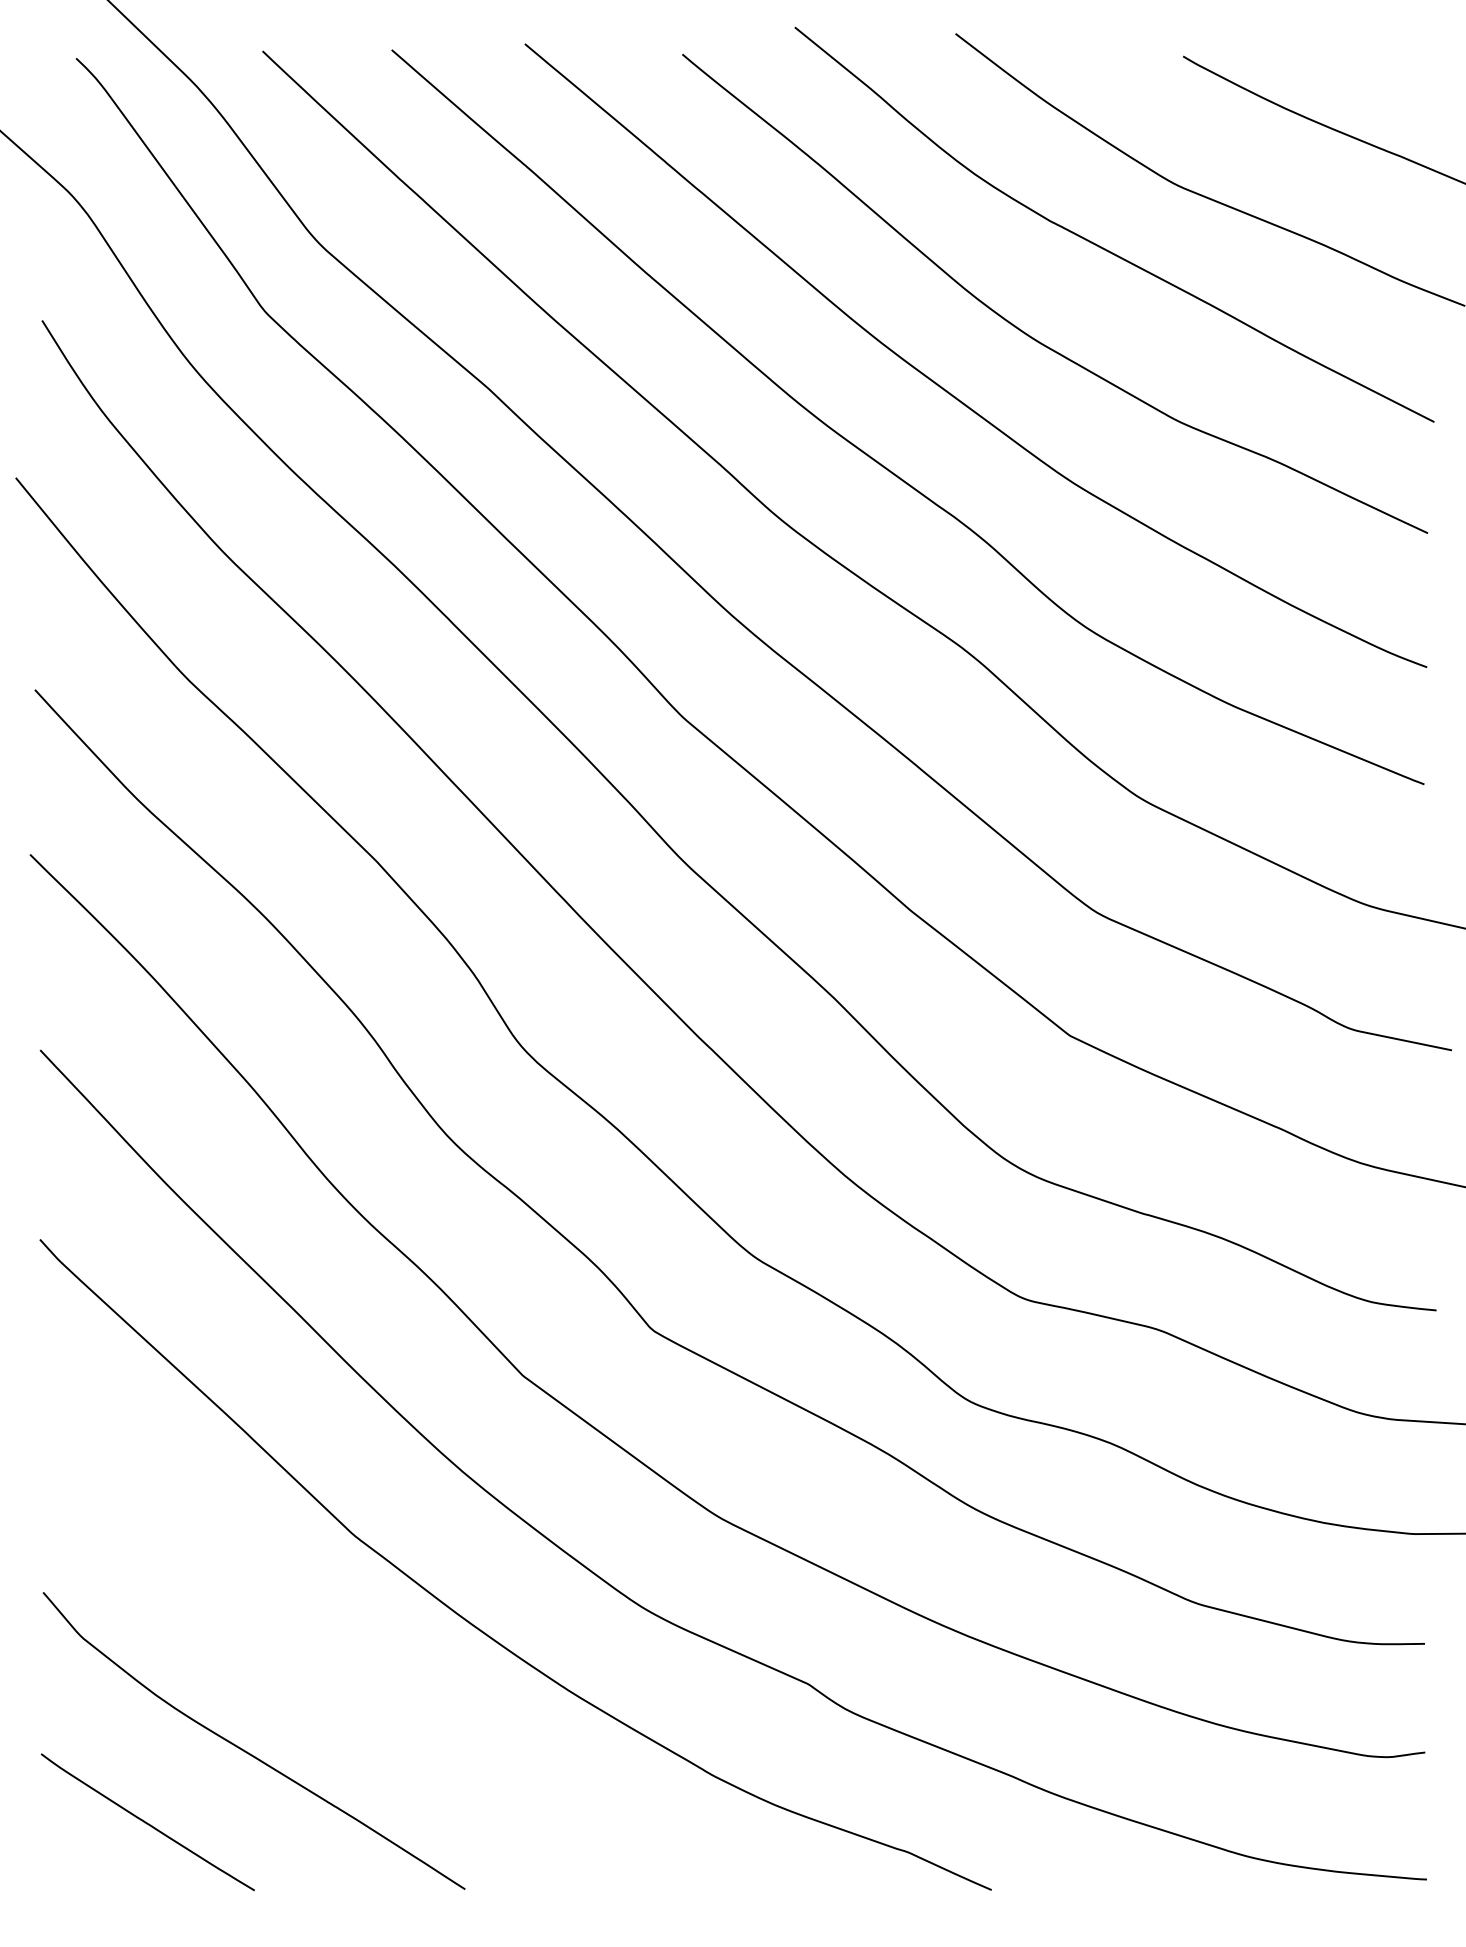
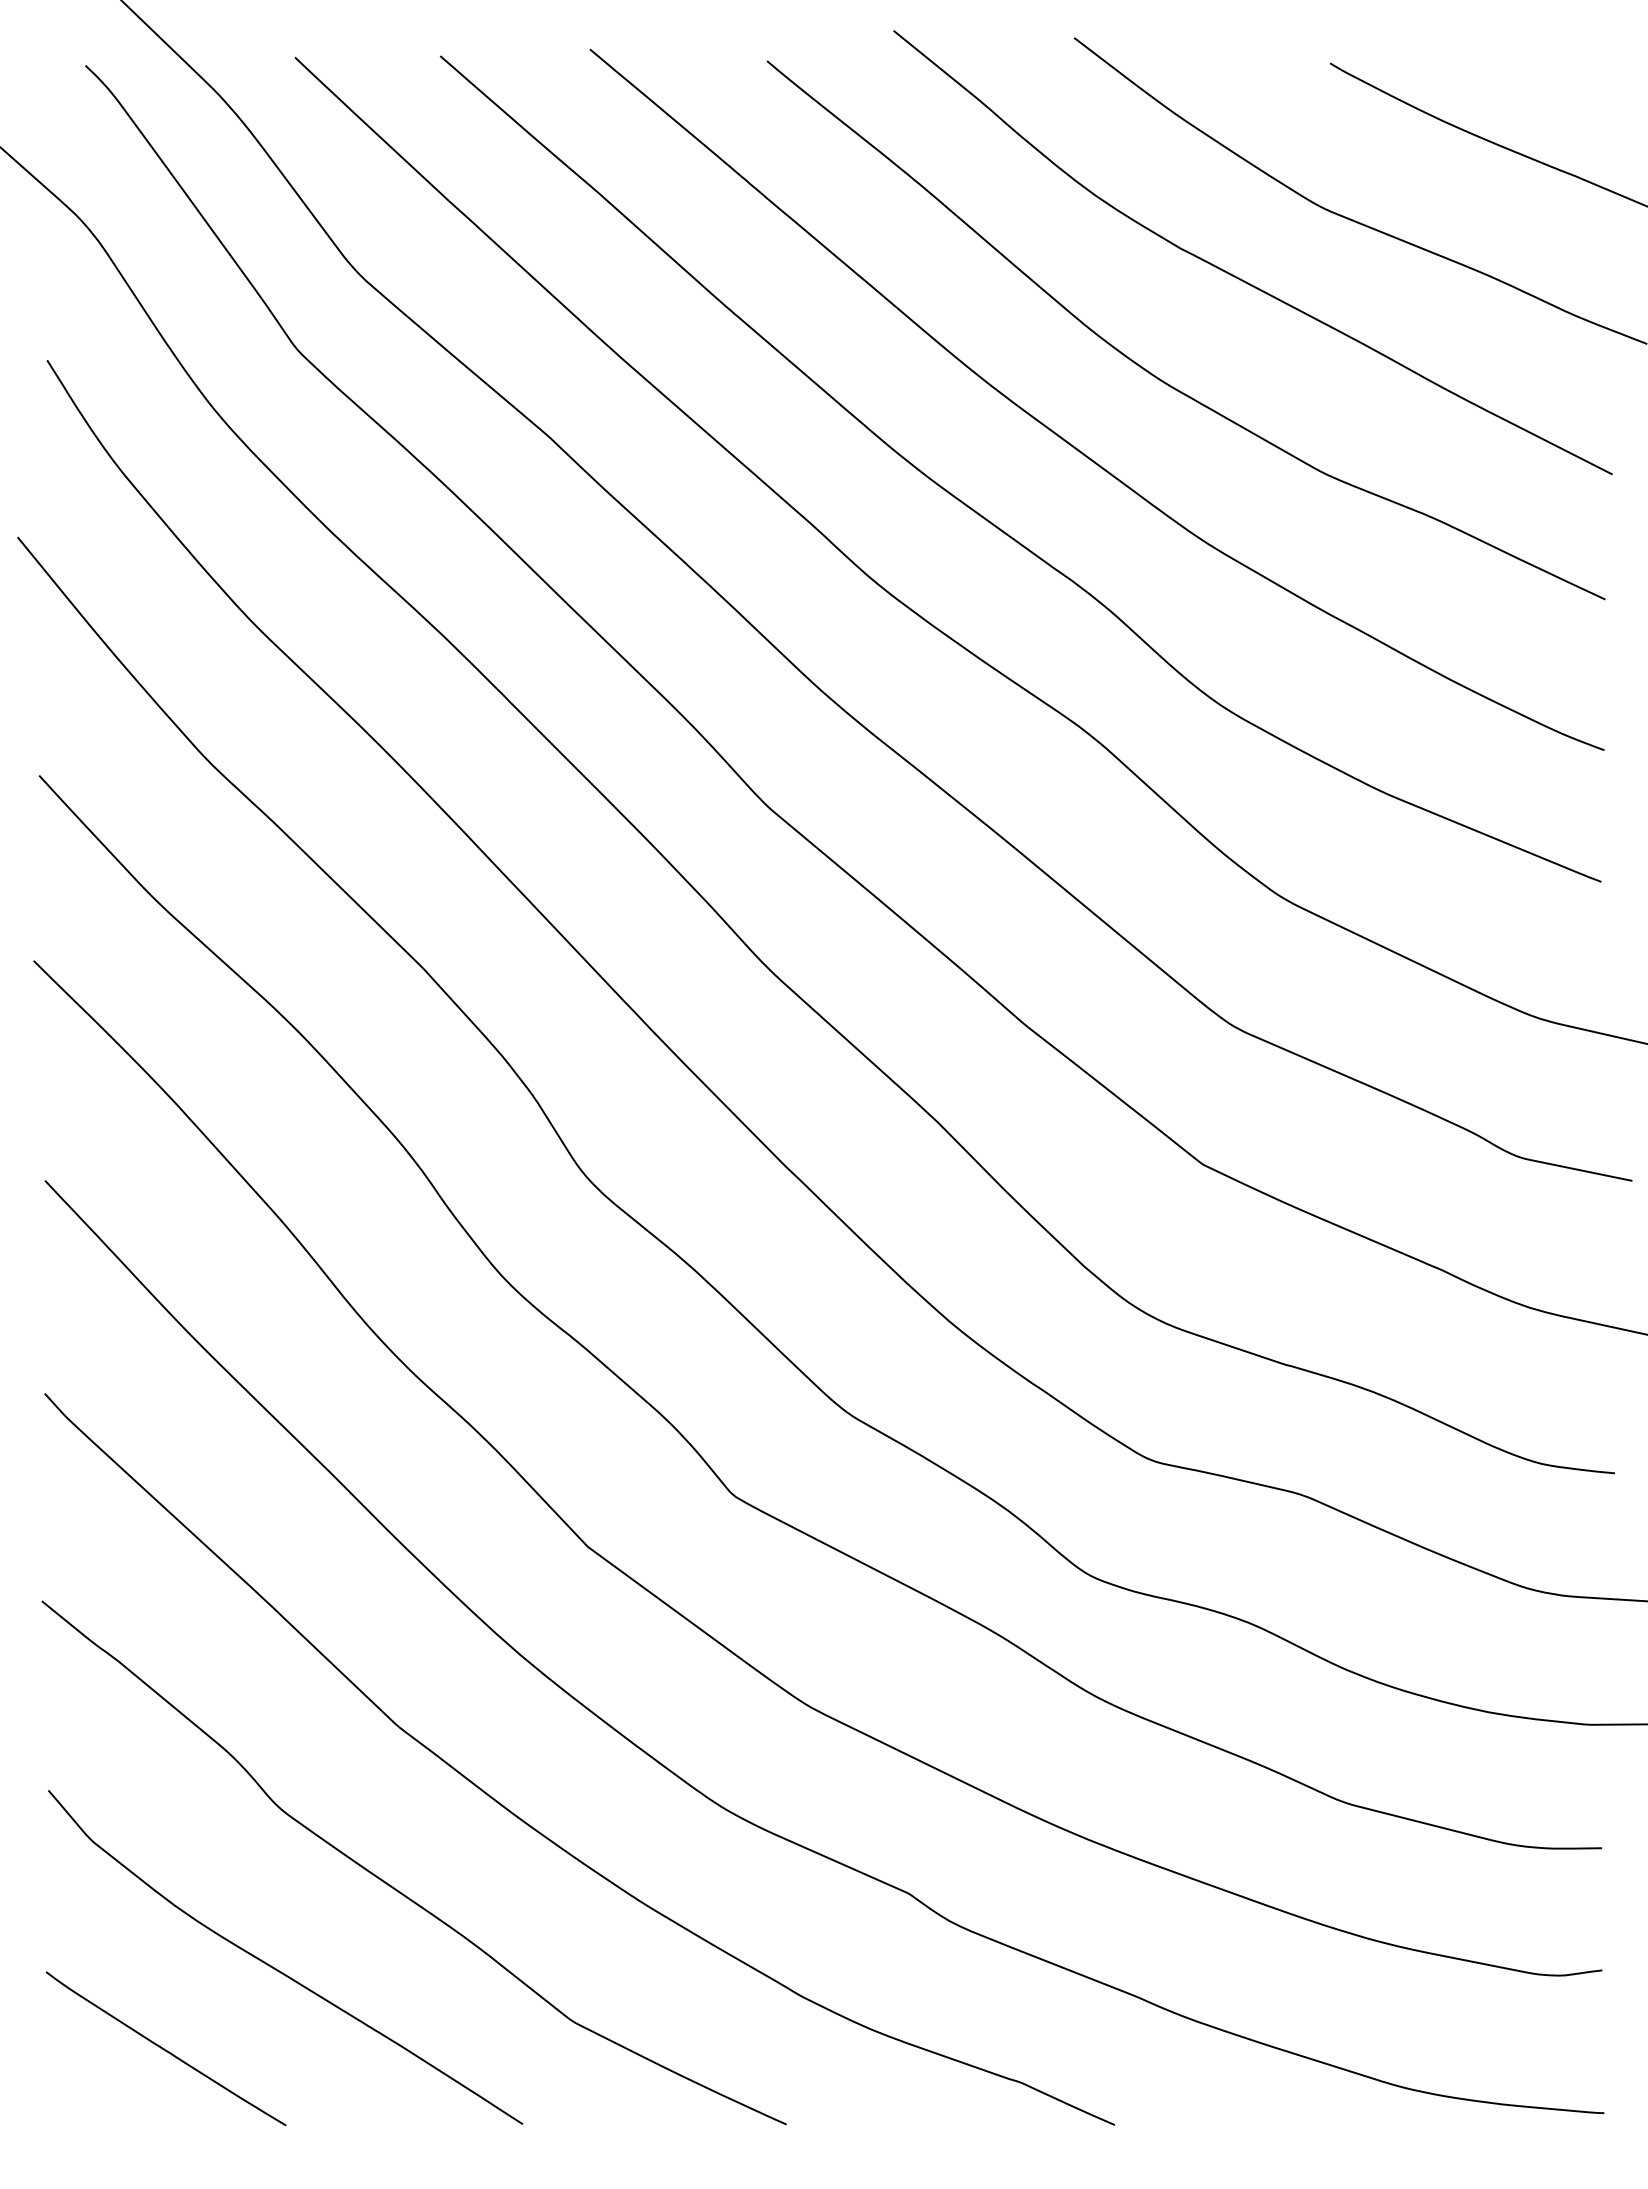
curve: (353, 1680) -> (397, 1889), added

